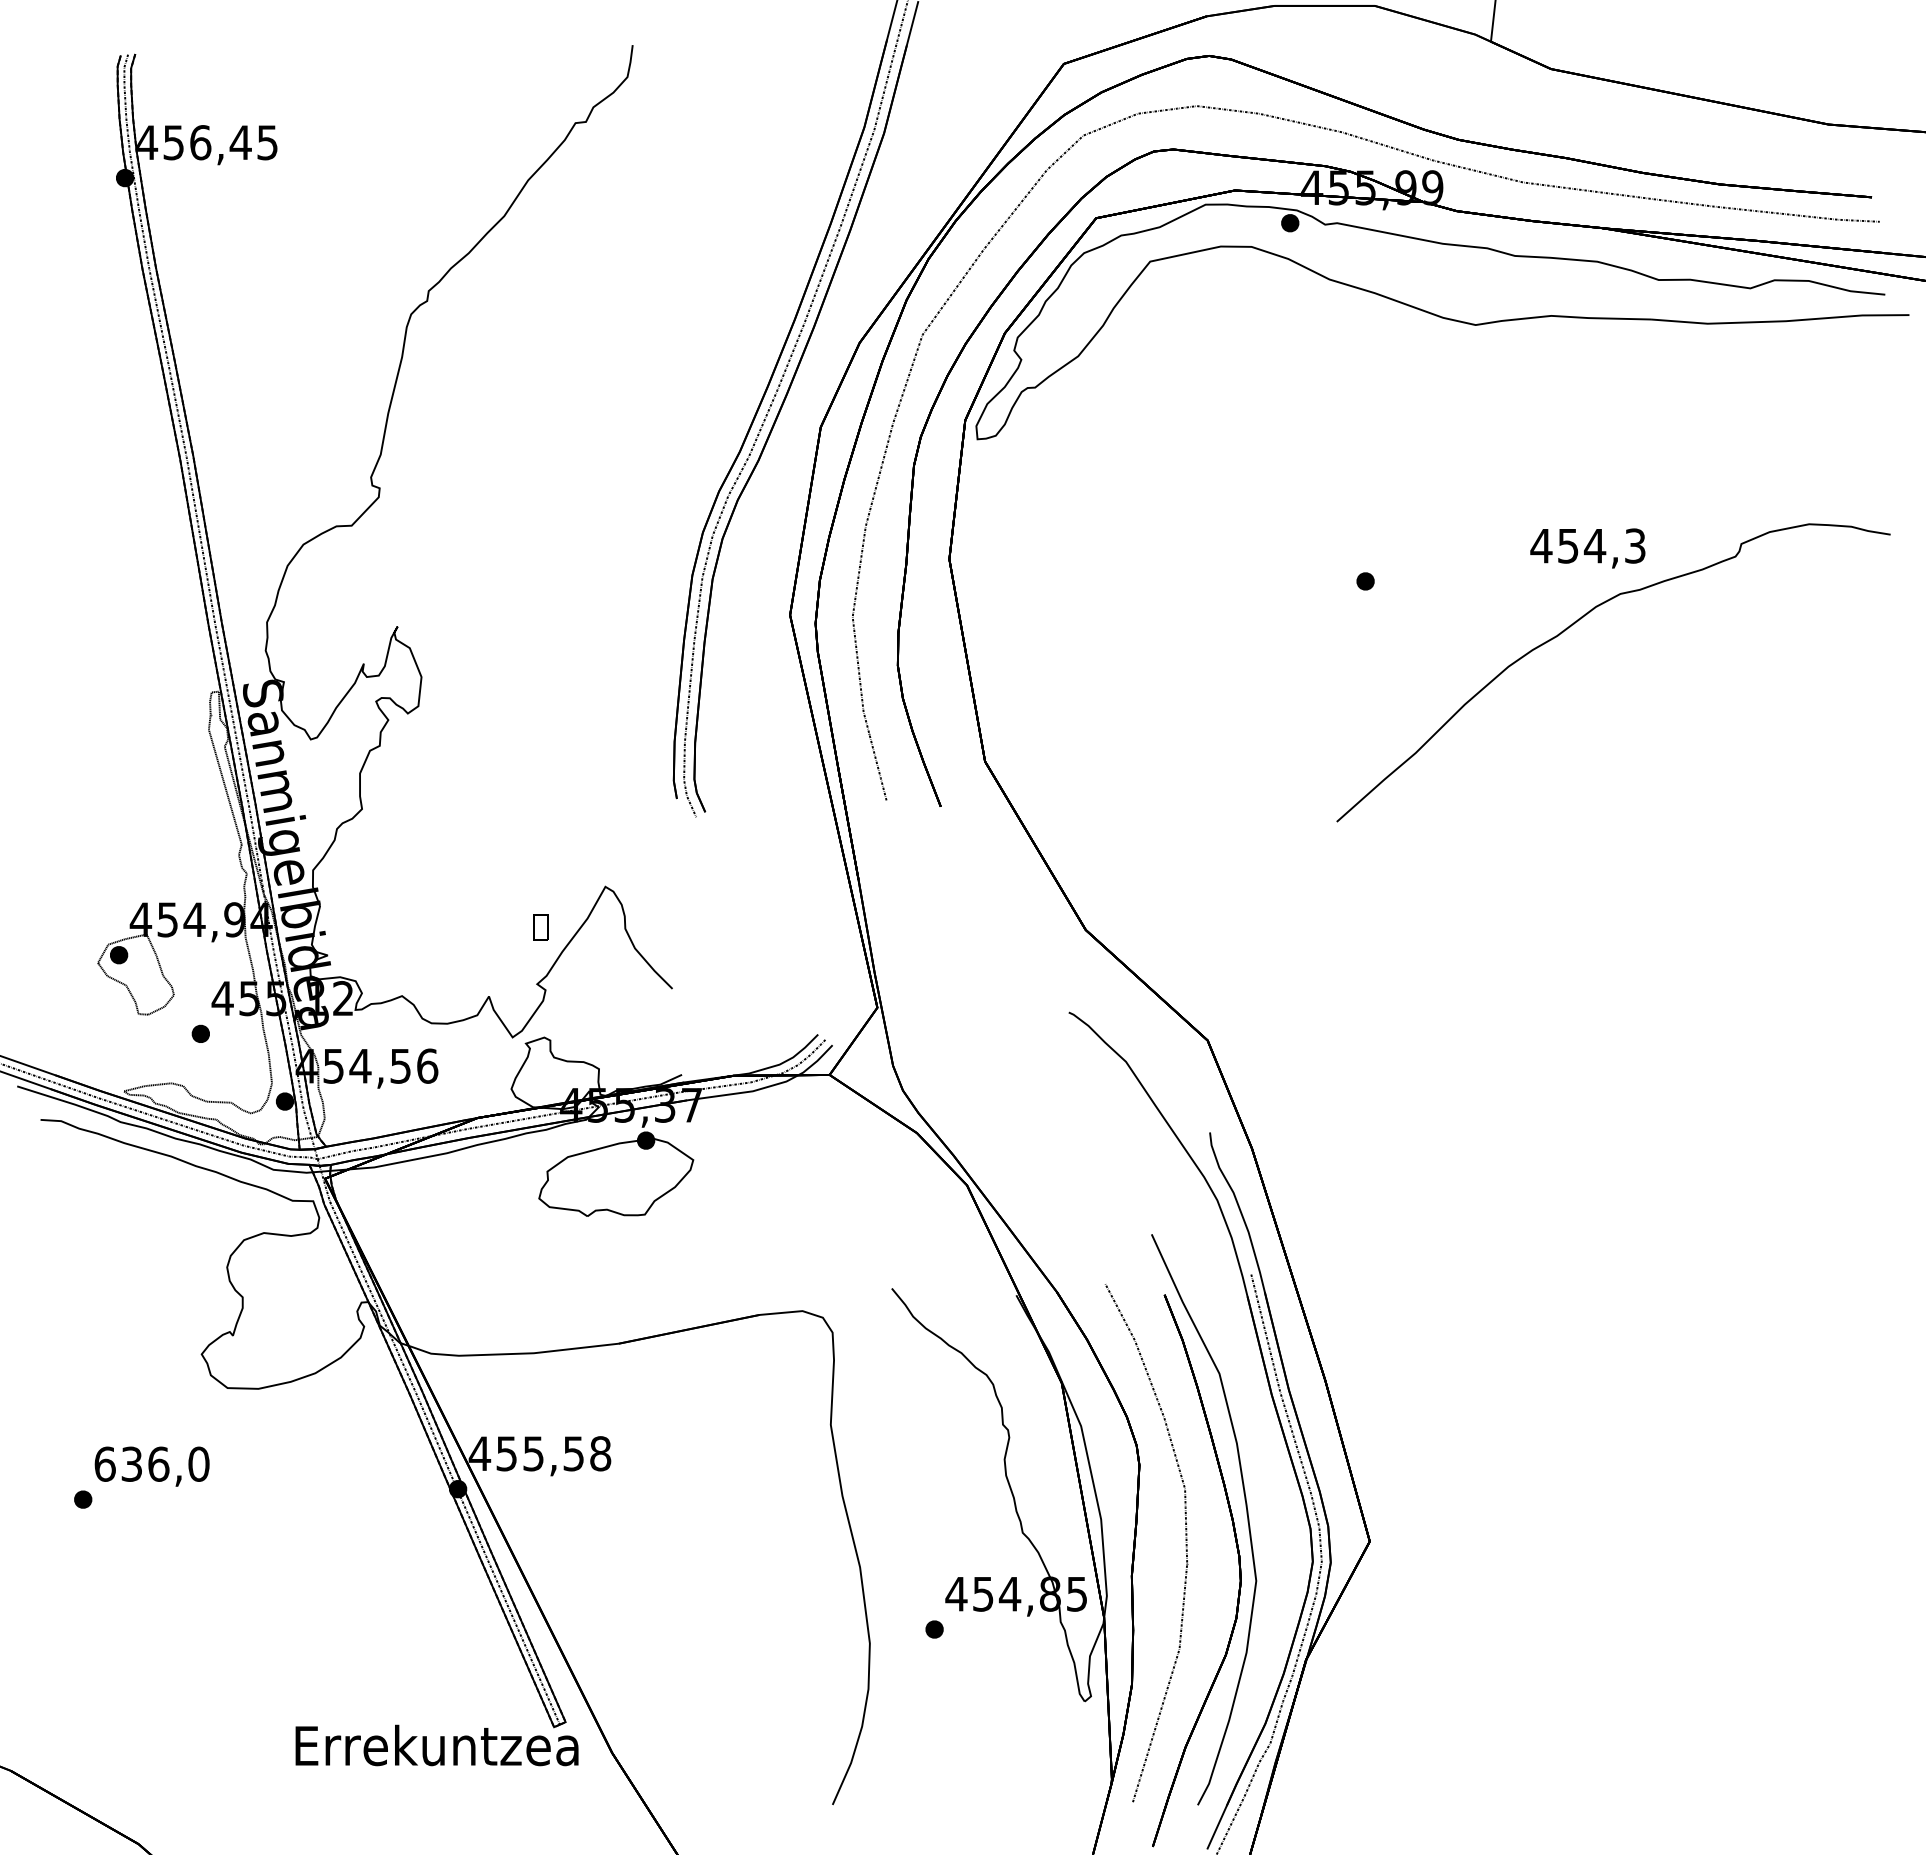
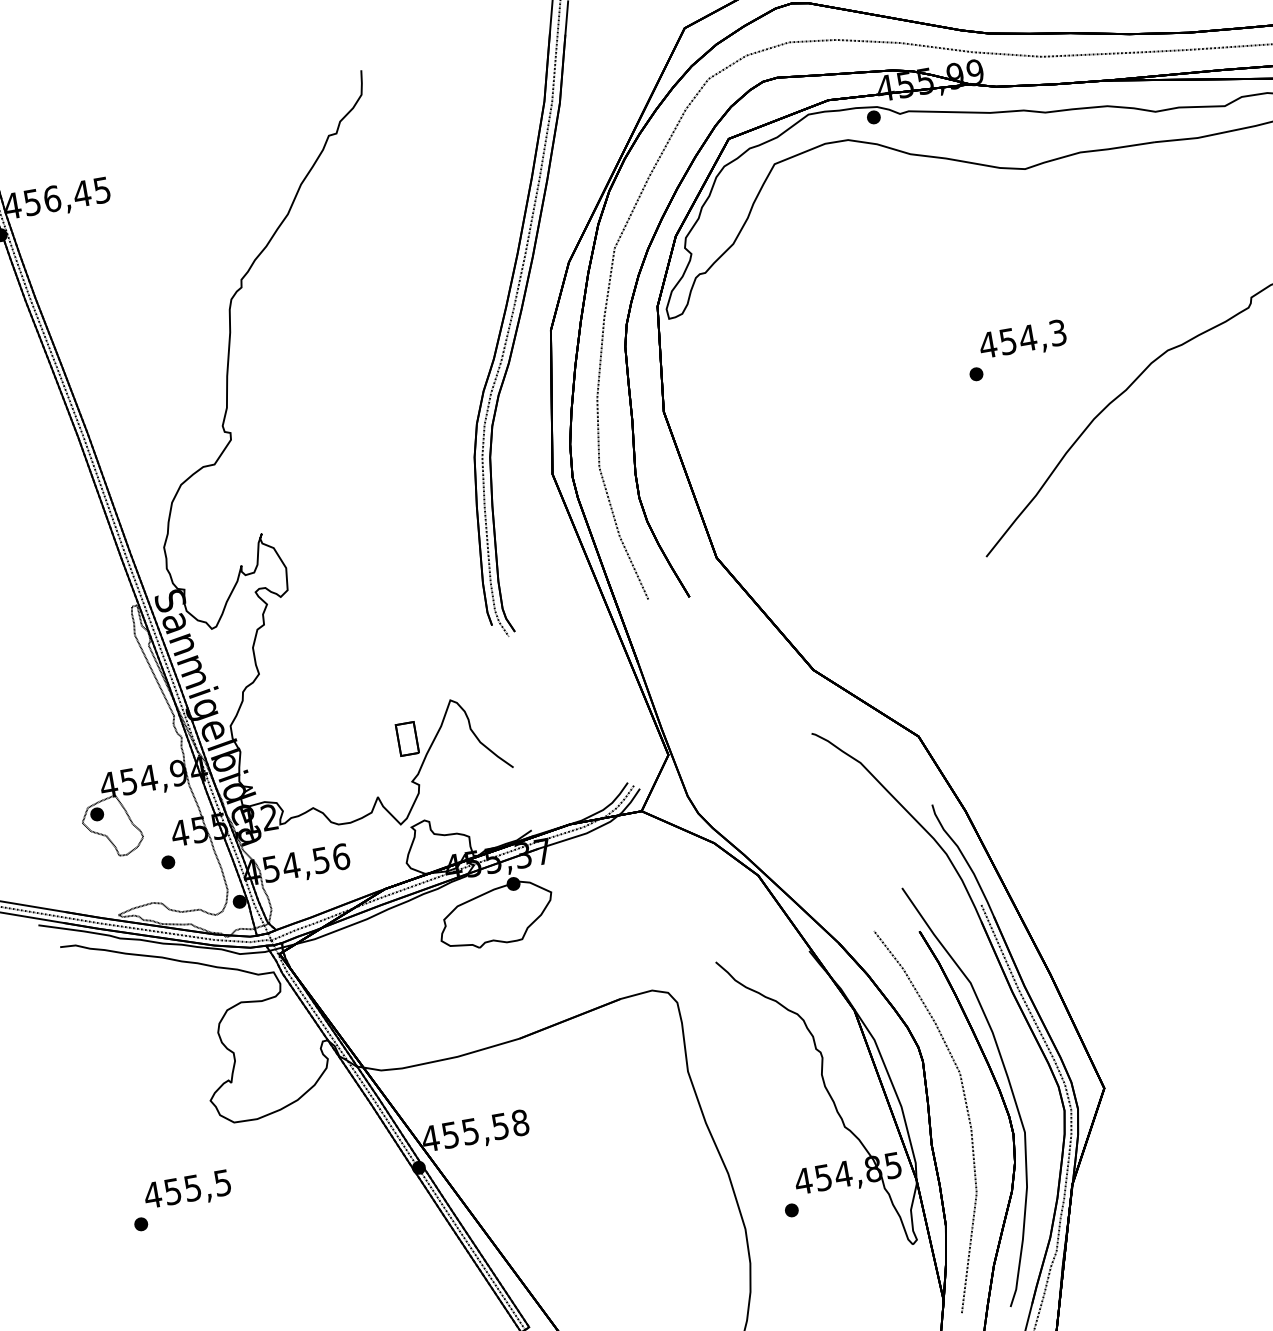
text: (1587, 548) -> (1022, 340), moved
part: (540, 927) -> (407, 739), size x1.67
text: (151, 1463) -> (187, 1188), 636,0 -> 455,5

